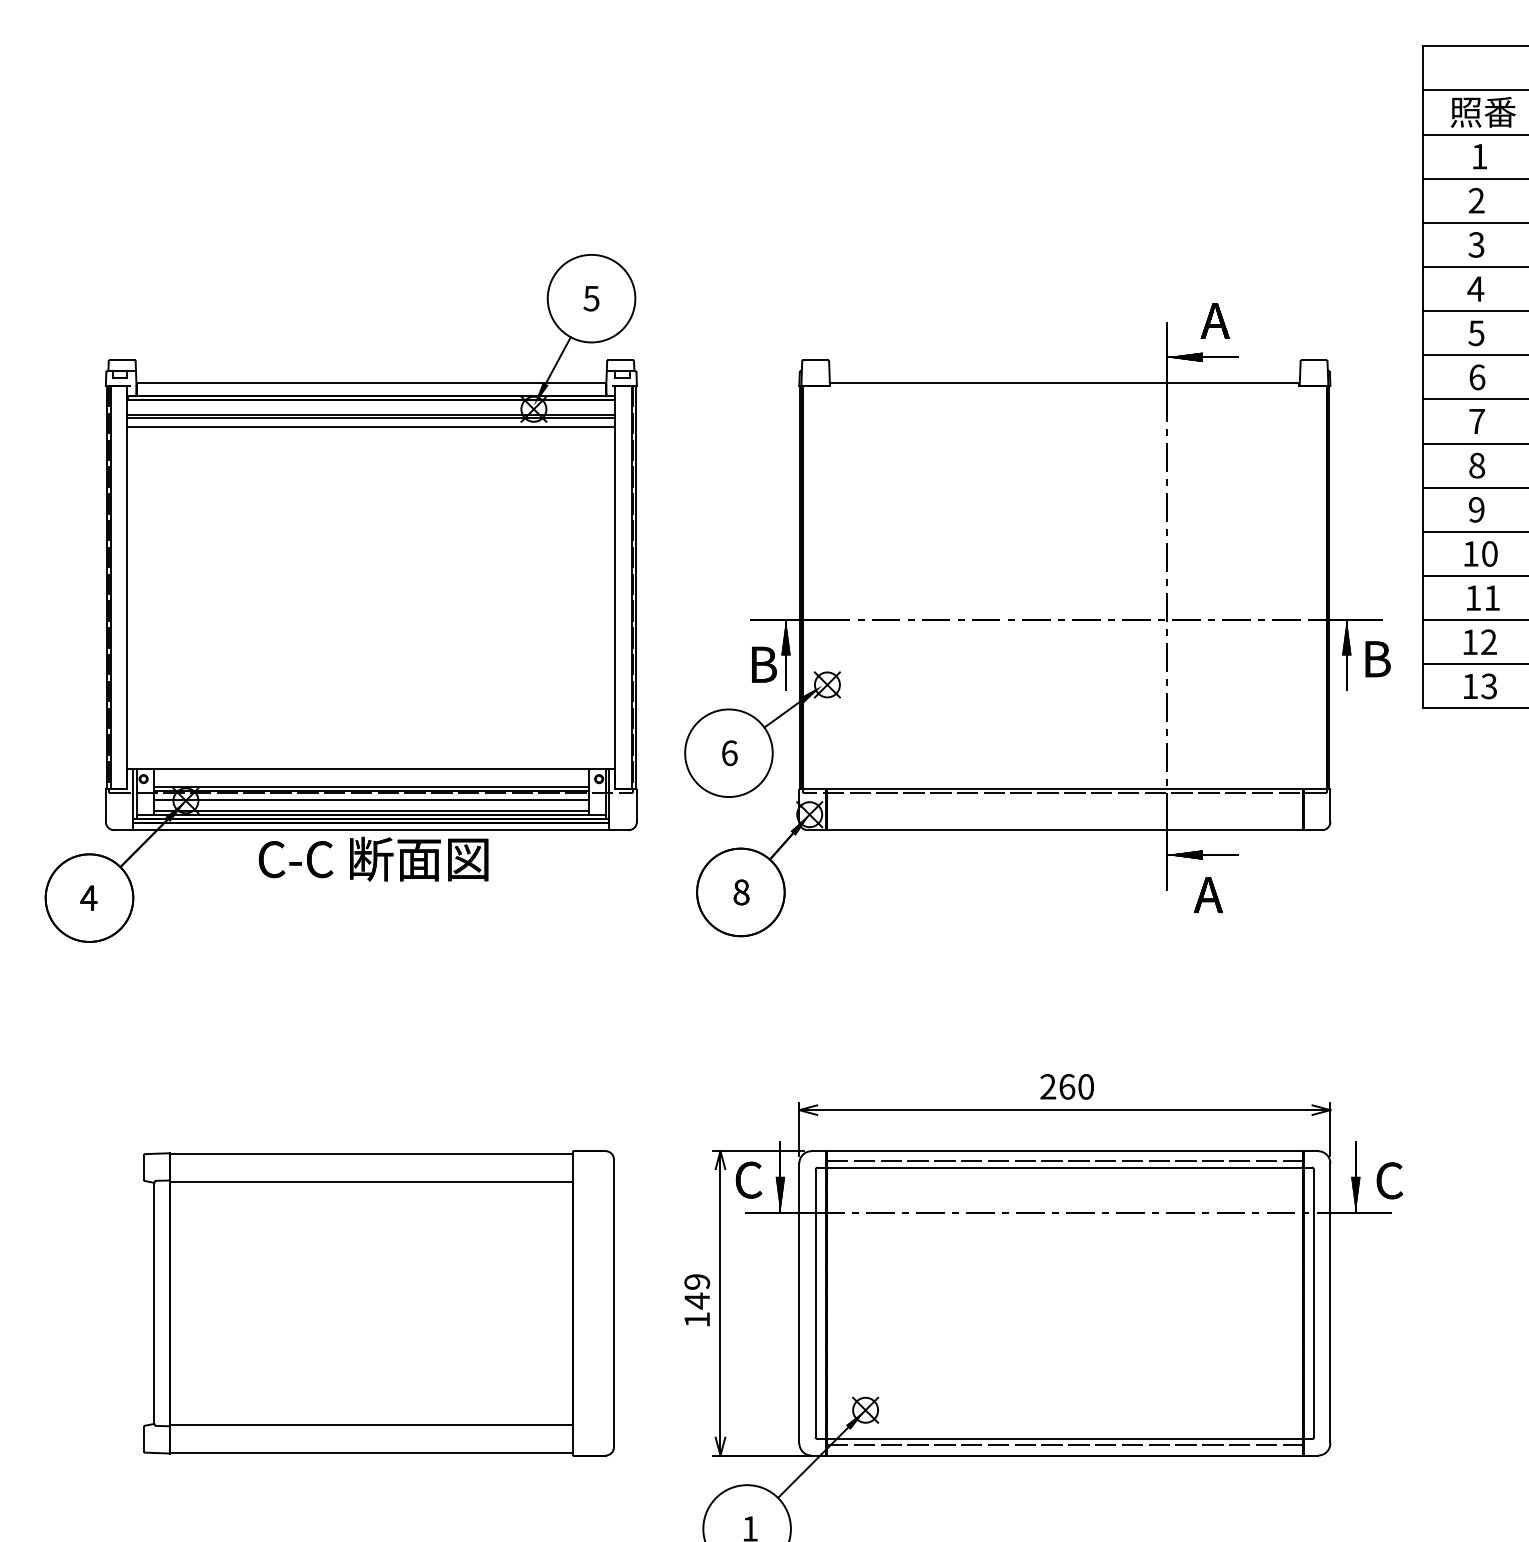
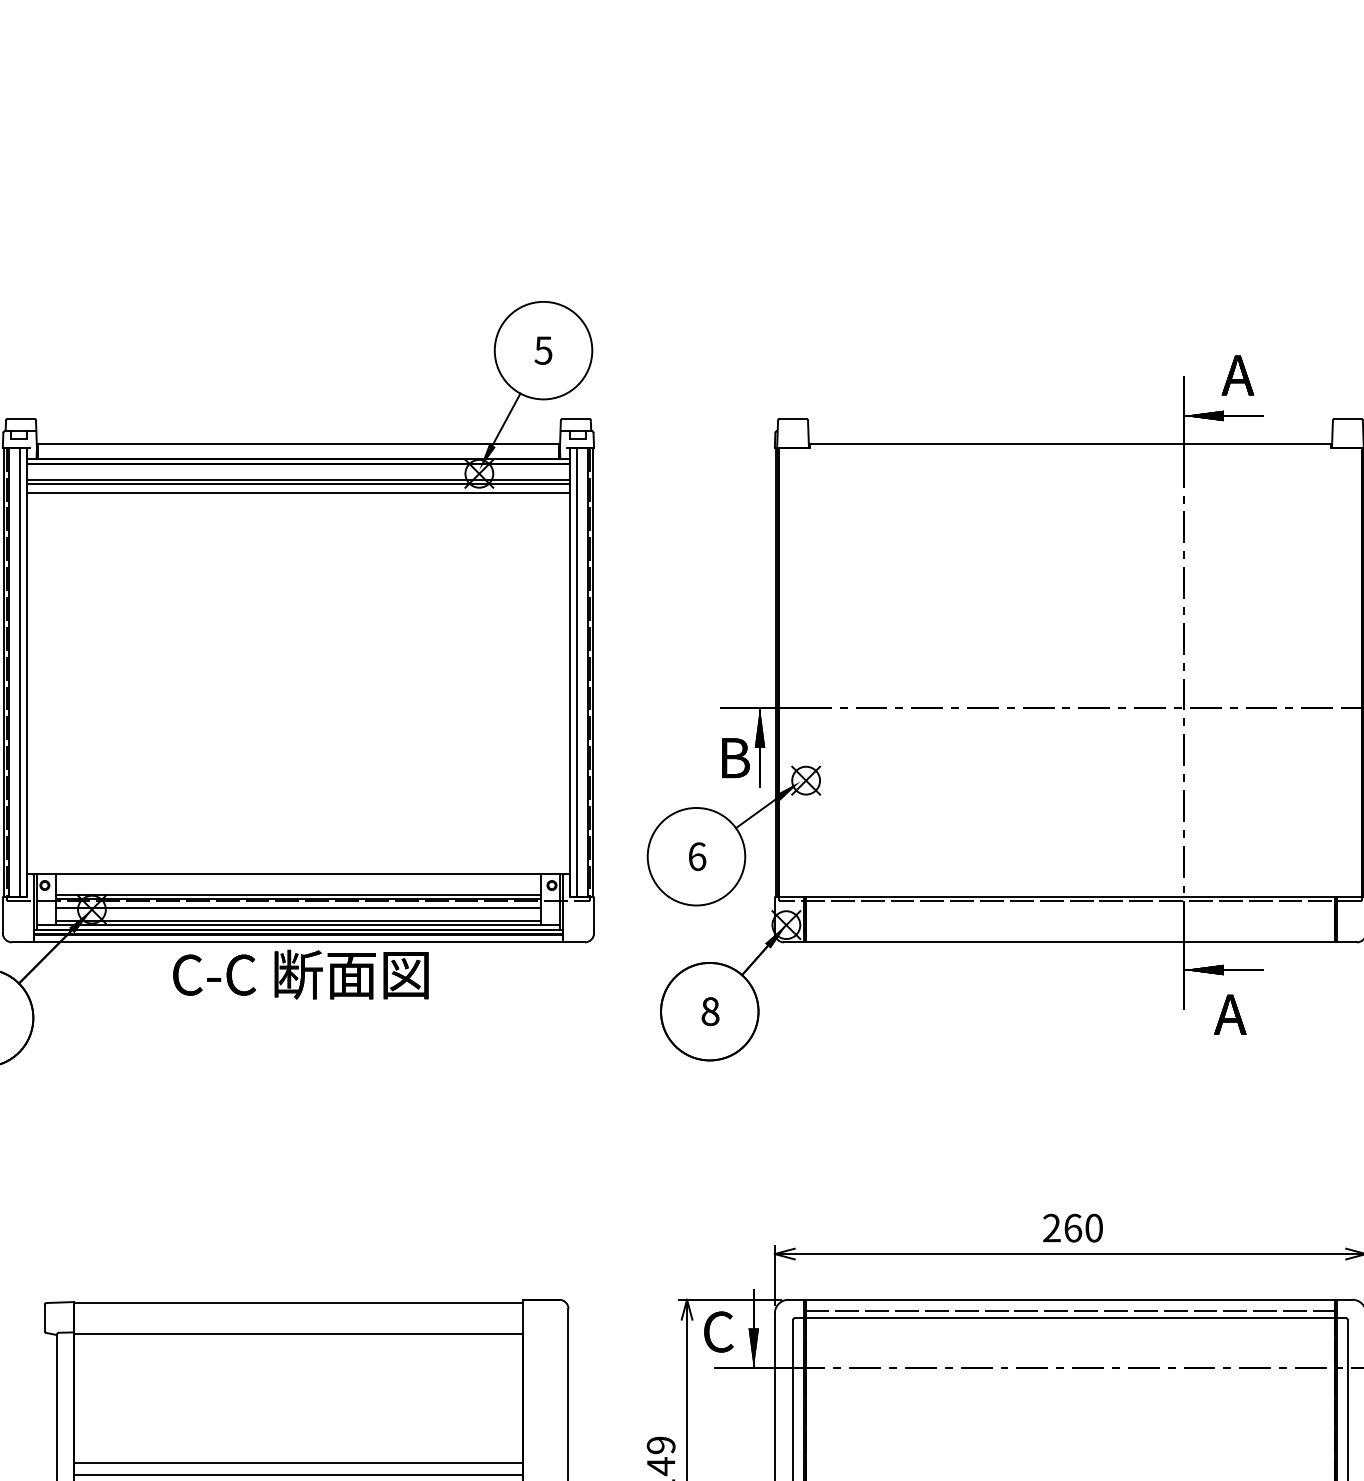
line: (121, 587) -> (20, 672), added
line: (621, 587) -> (576, 672), added
line: (371, 1297) -> (298, 1462), added
line: (371, 1309) -> (298, 1476), added

